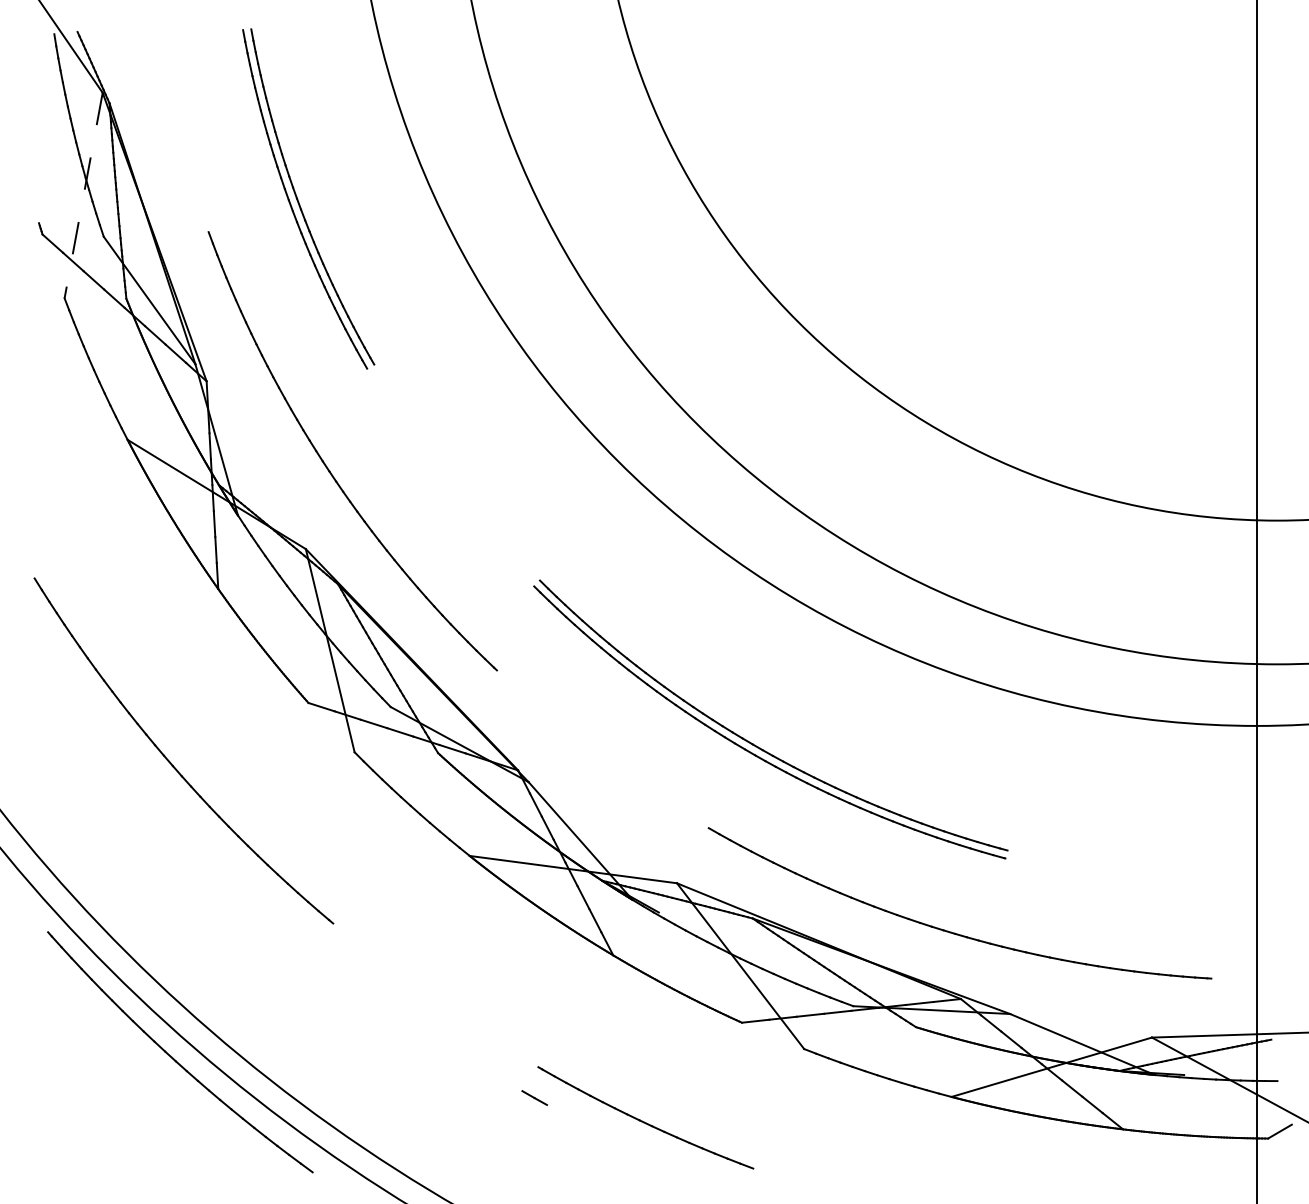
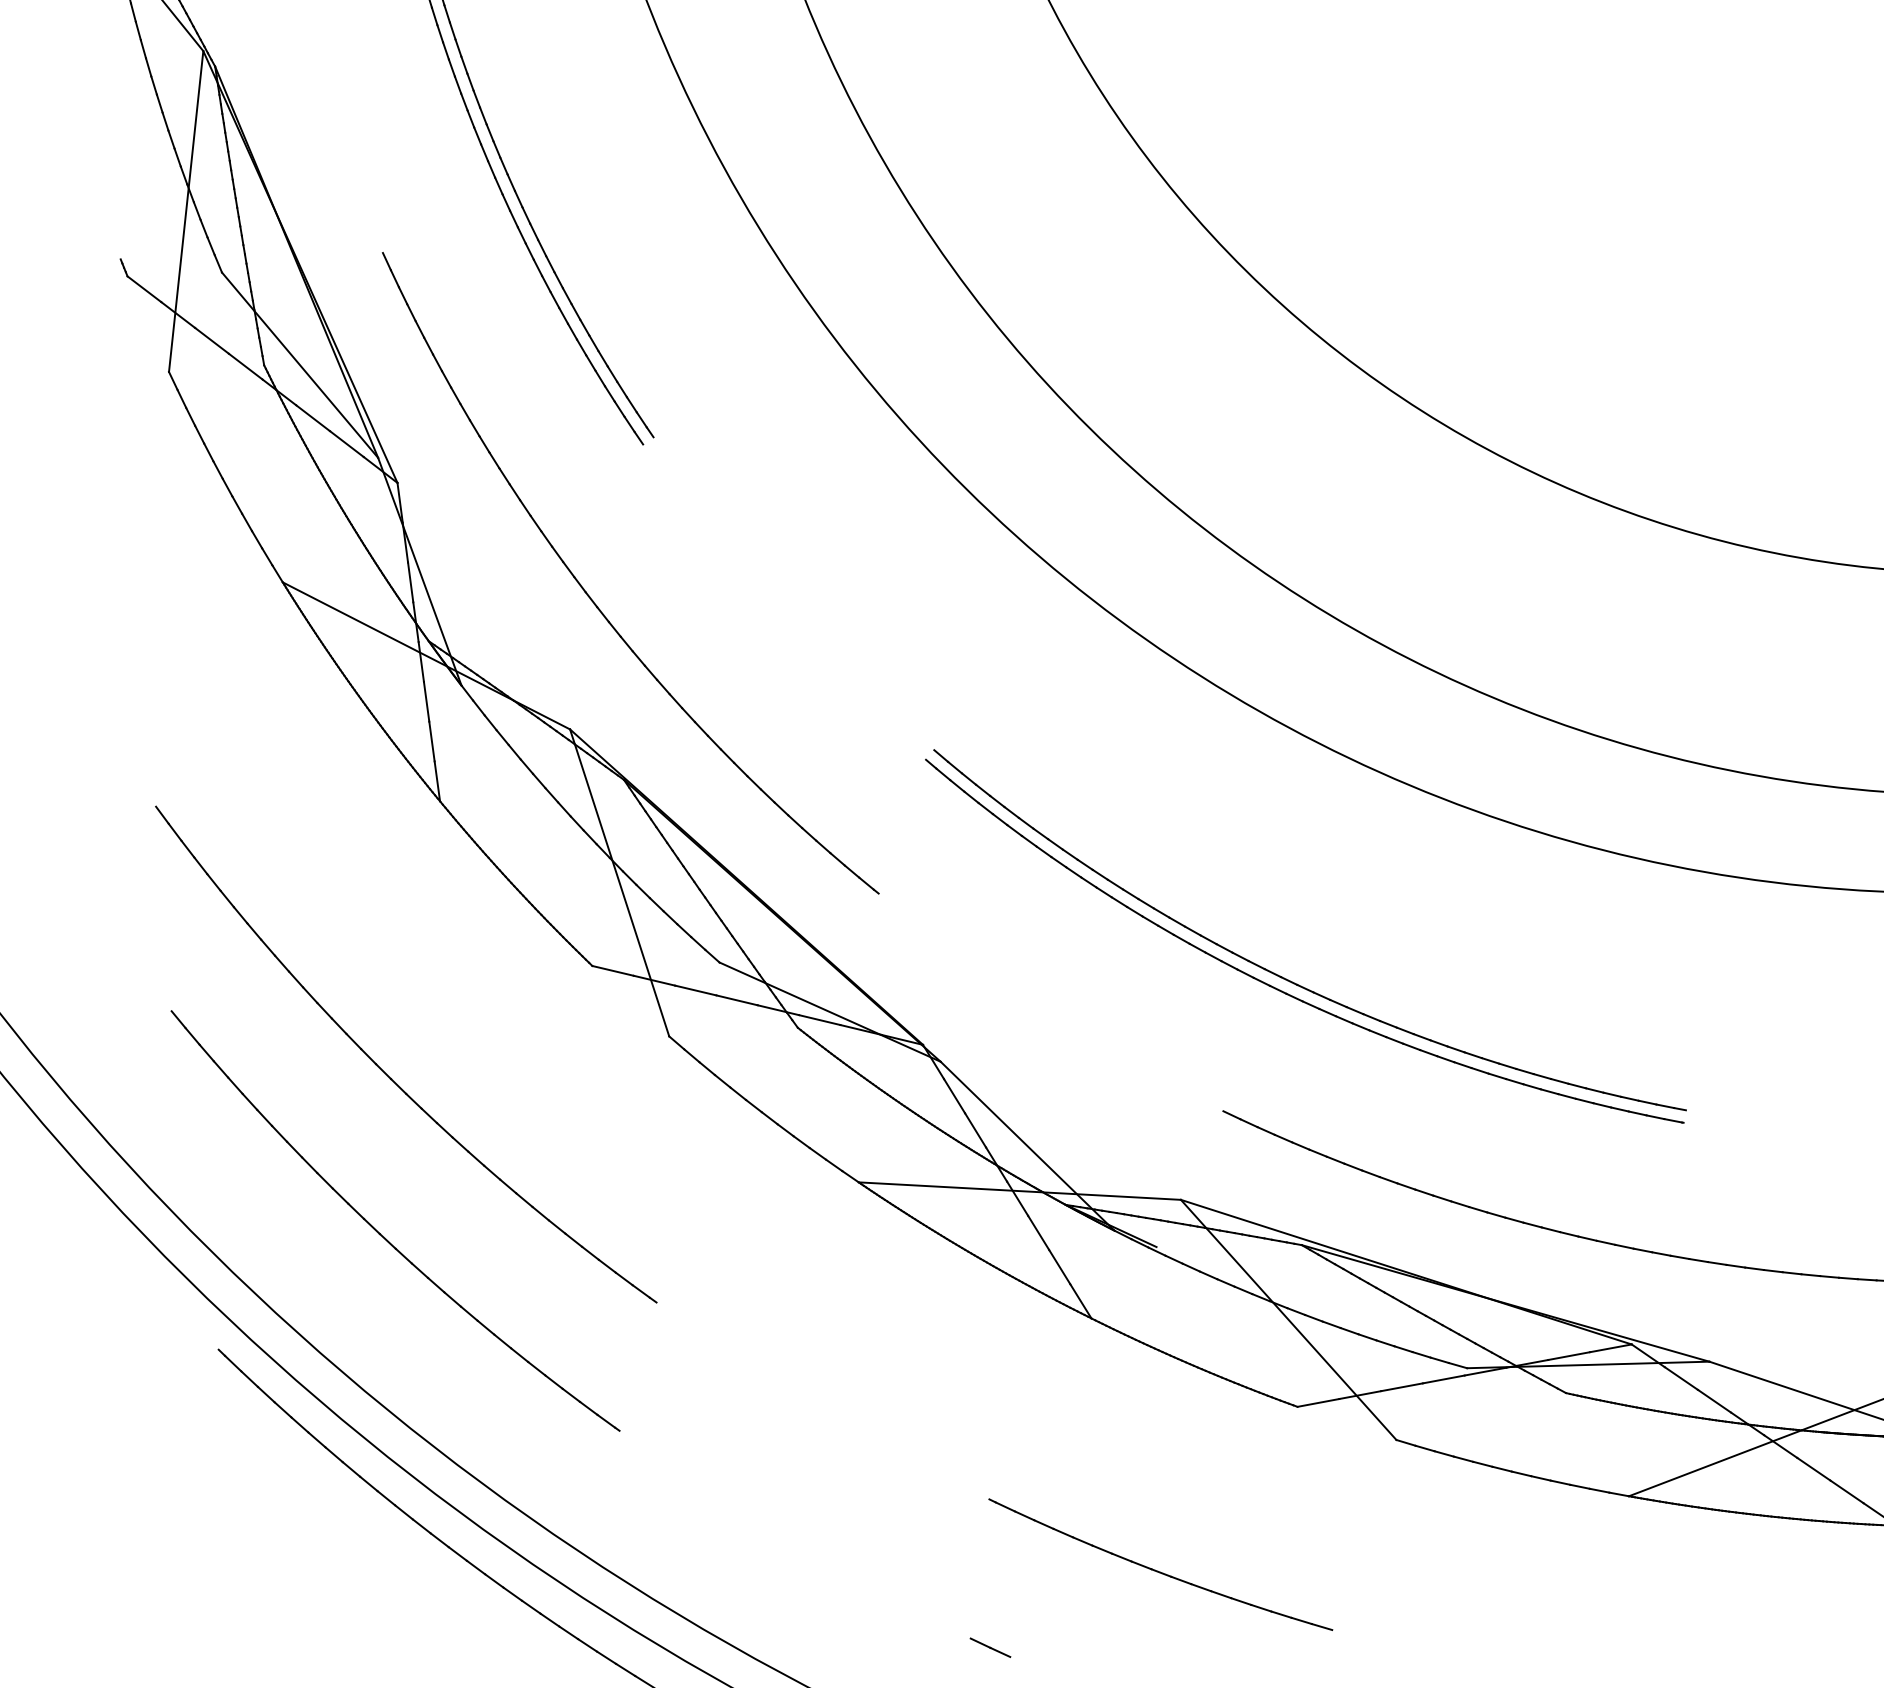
line: (83, 195) -> (185, 211), dashed -> solid
part: (159, 865) -> (382, 1233), added
line: (534, 1097) -> (990, 1646), moved

